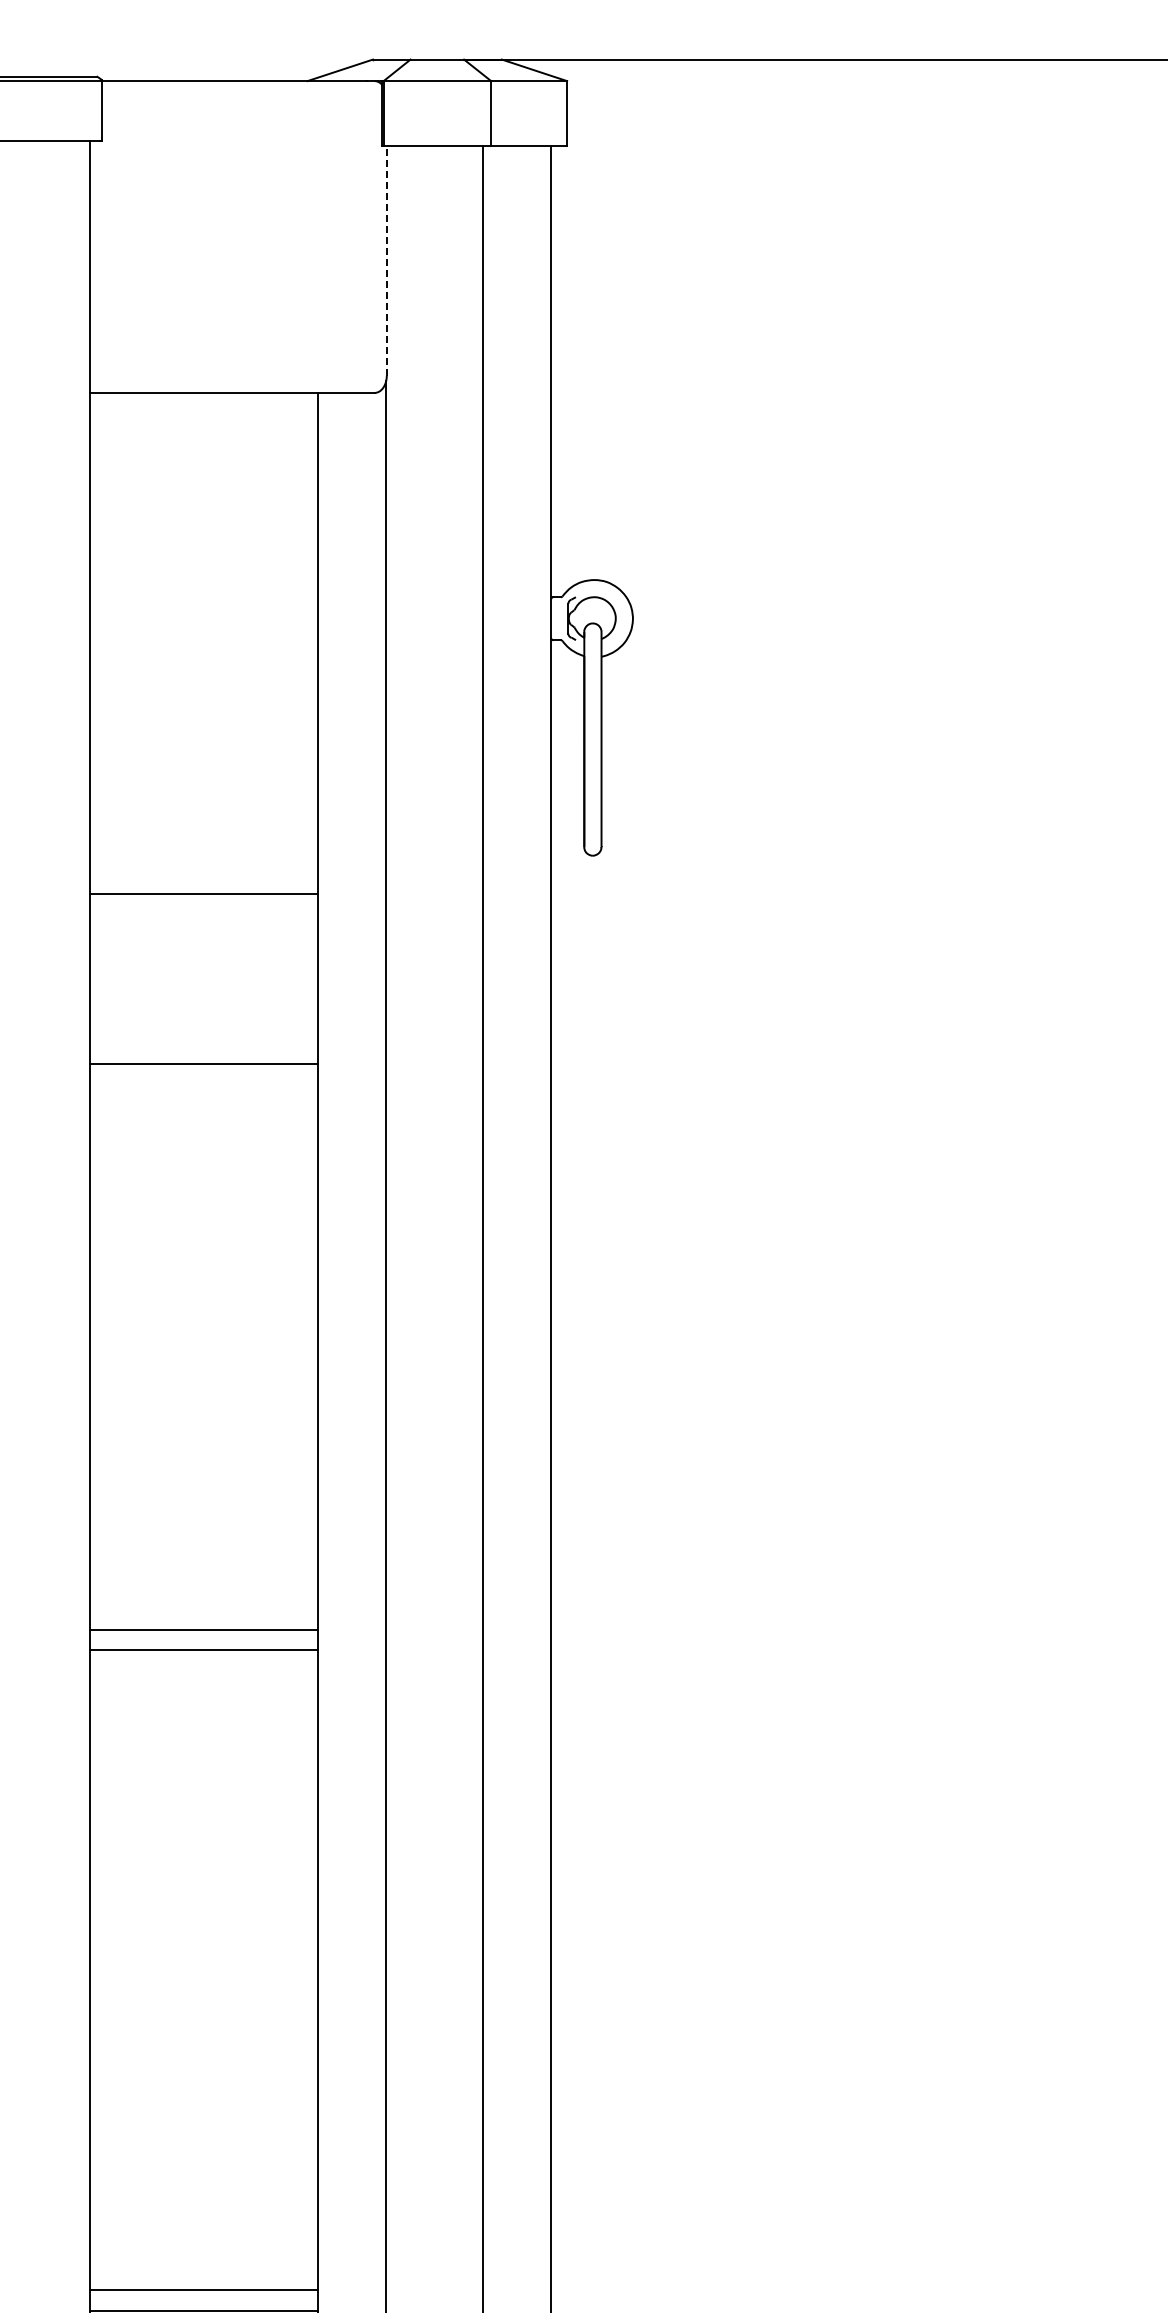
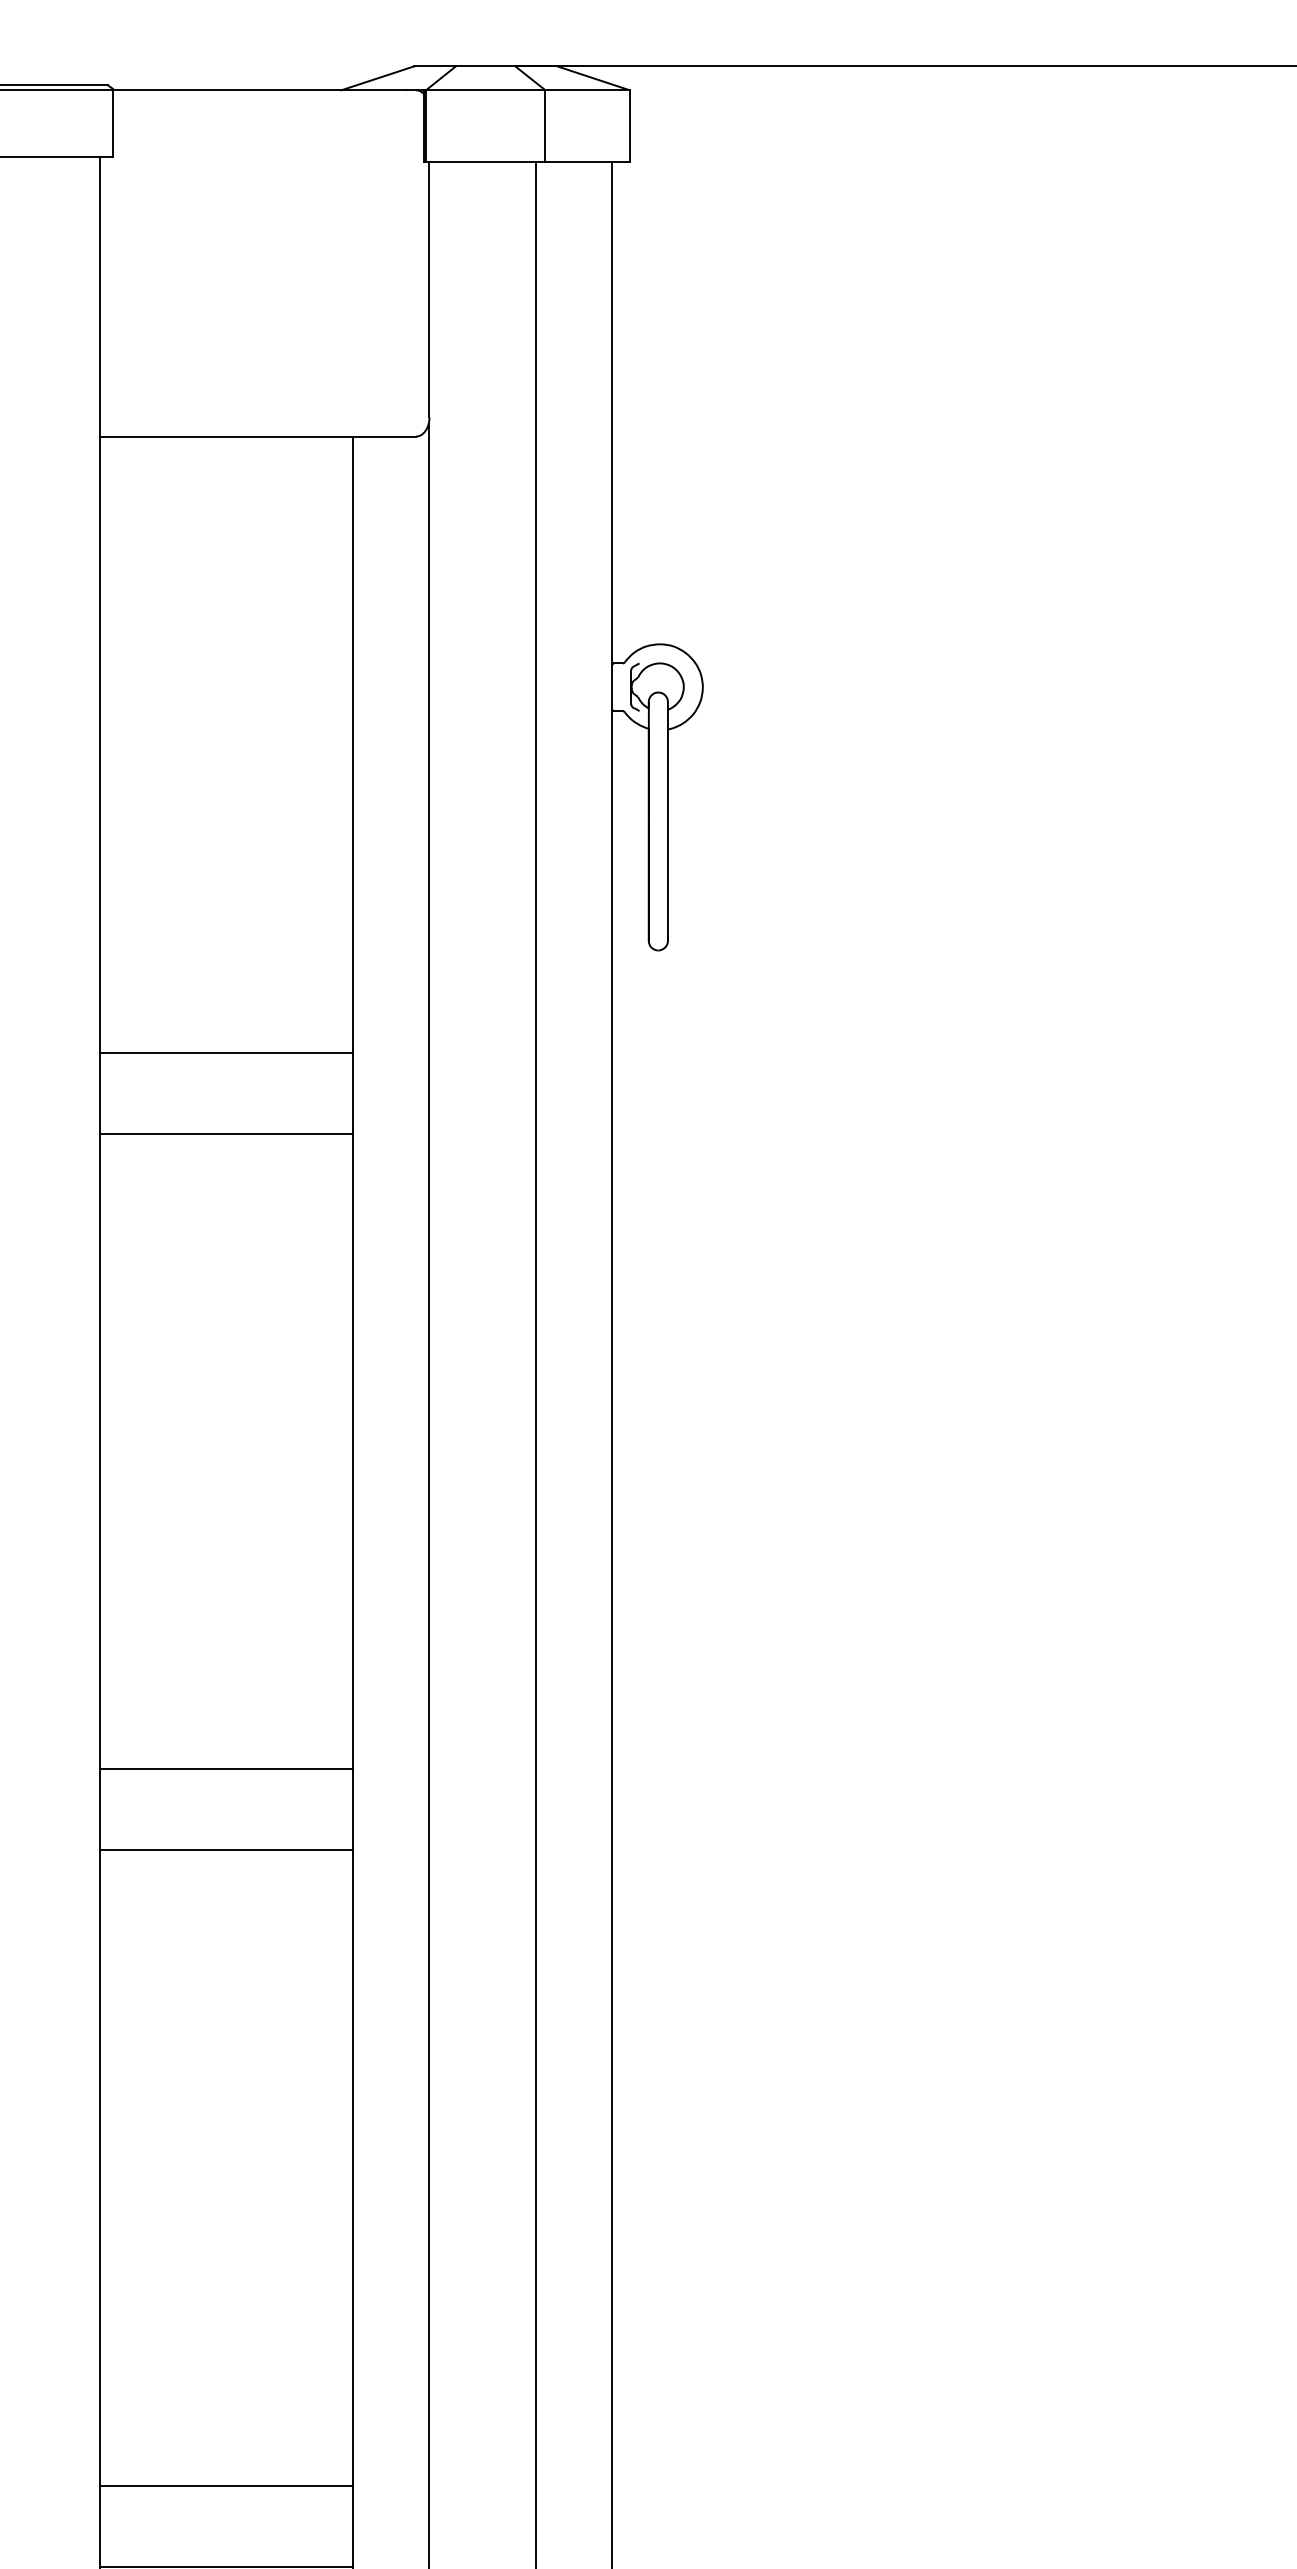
line: (386, 260) -> (429, 289), dashed -> solid
line: (203, 893) -> (225, 1052), moved
line: (203, 1063) -> (225, 1133), moved
line: (203, 1630) -> (225, 1850), moved
line: (203, 1649) -> (225, 1768), moved
line: (203, 2290) -> (225, 2486), moved

